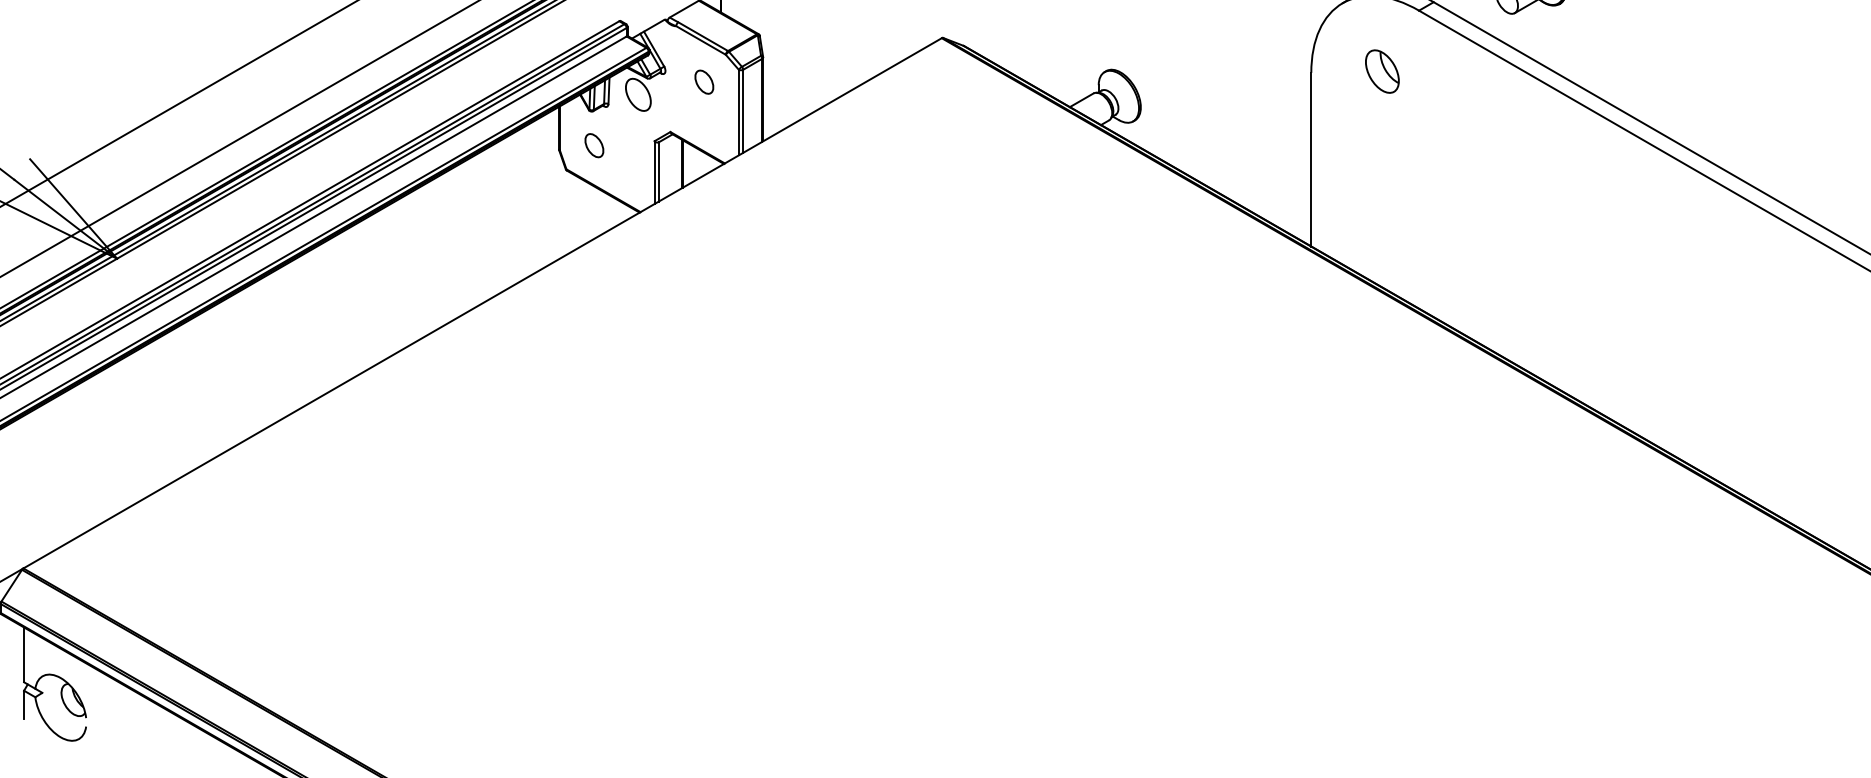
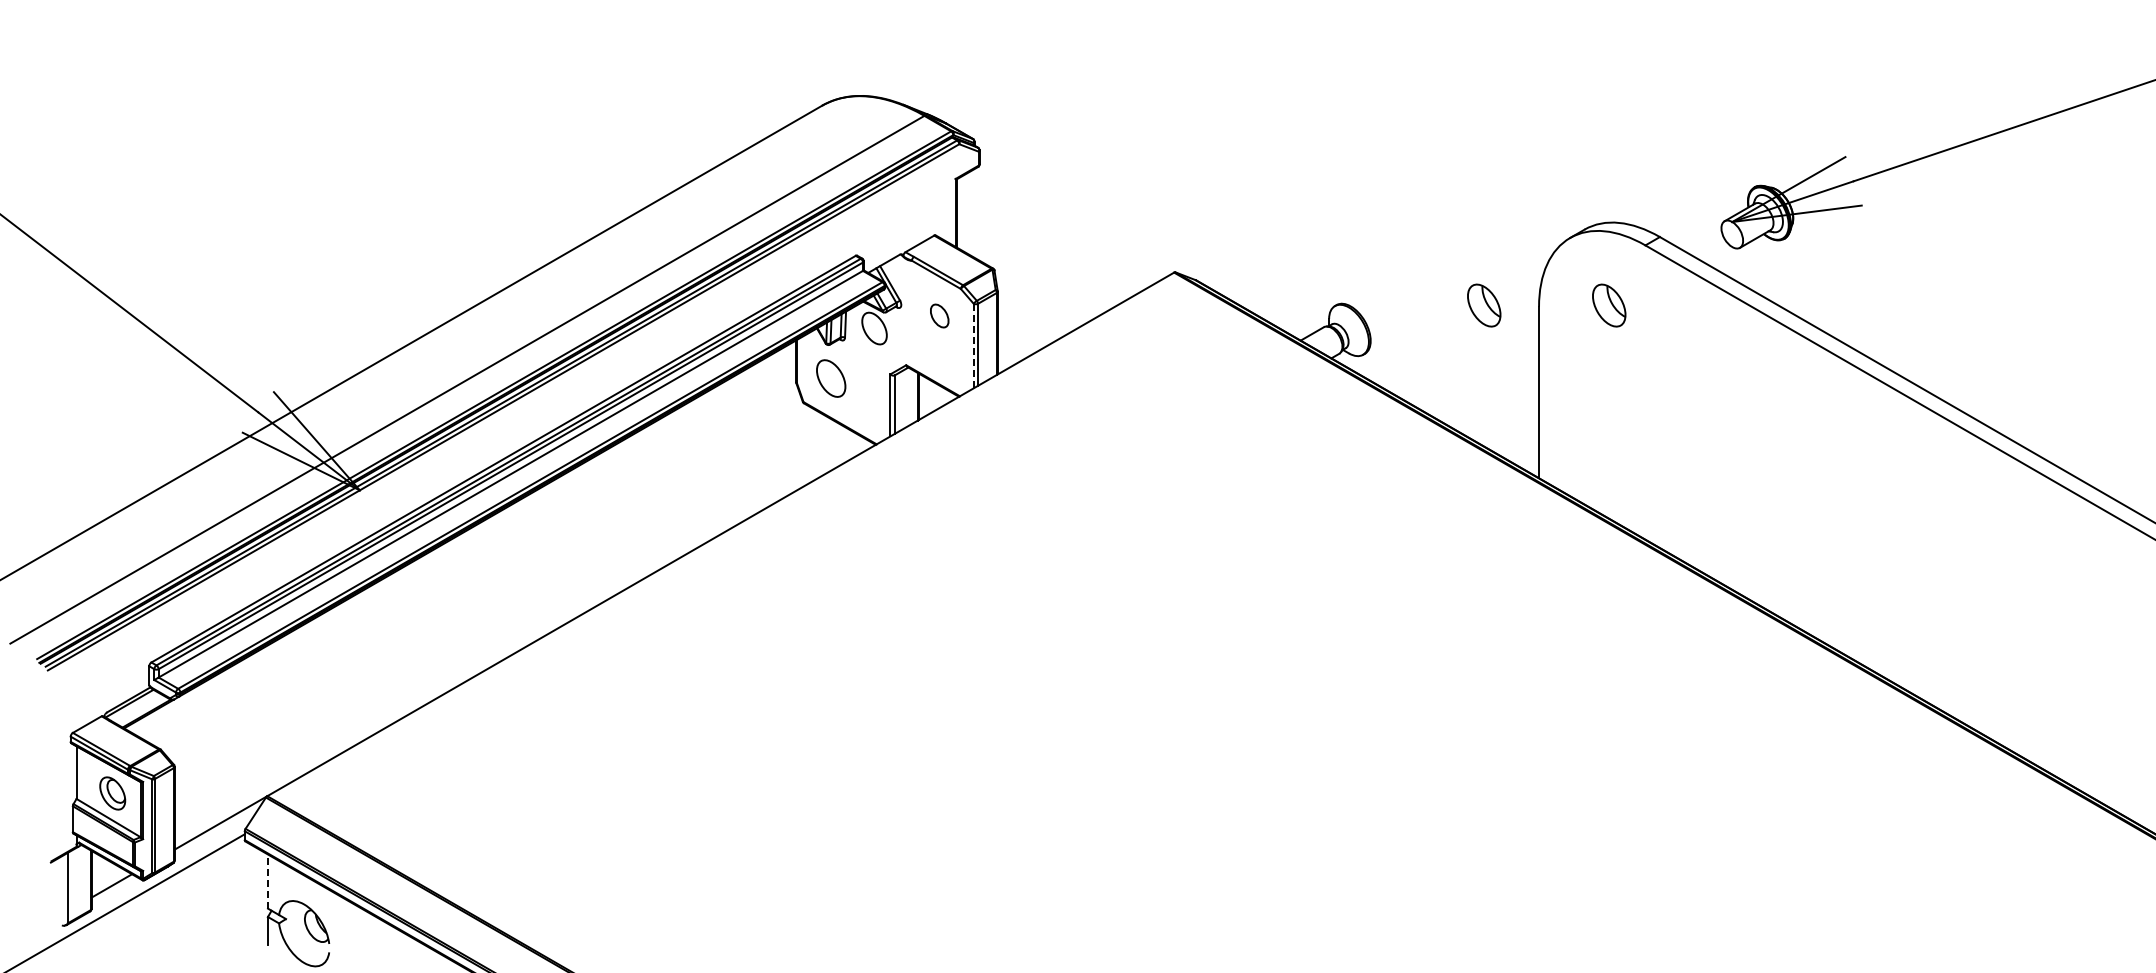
part: (1256, 71) -> (1484, 305), added
line: (738, 113) -> (973, 346), solid -> dashed
part: (593, 145) -> (830, 378), size x1.6
line: (23, 654) -> (267, 881), solid -> dashed

